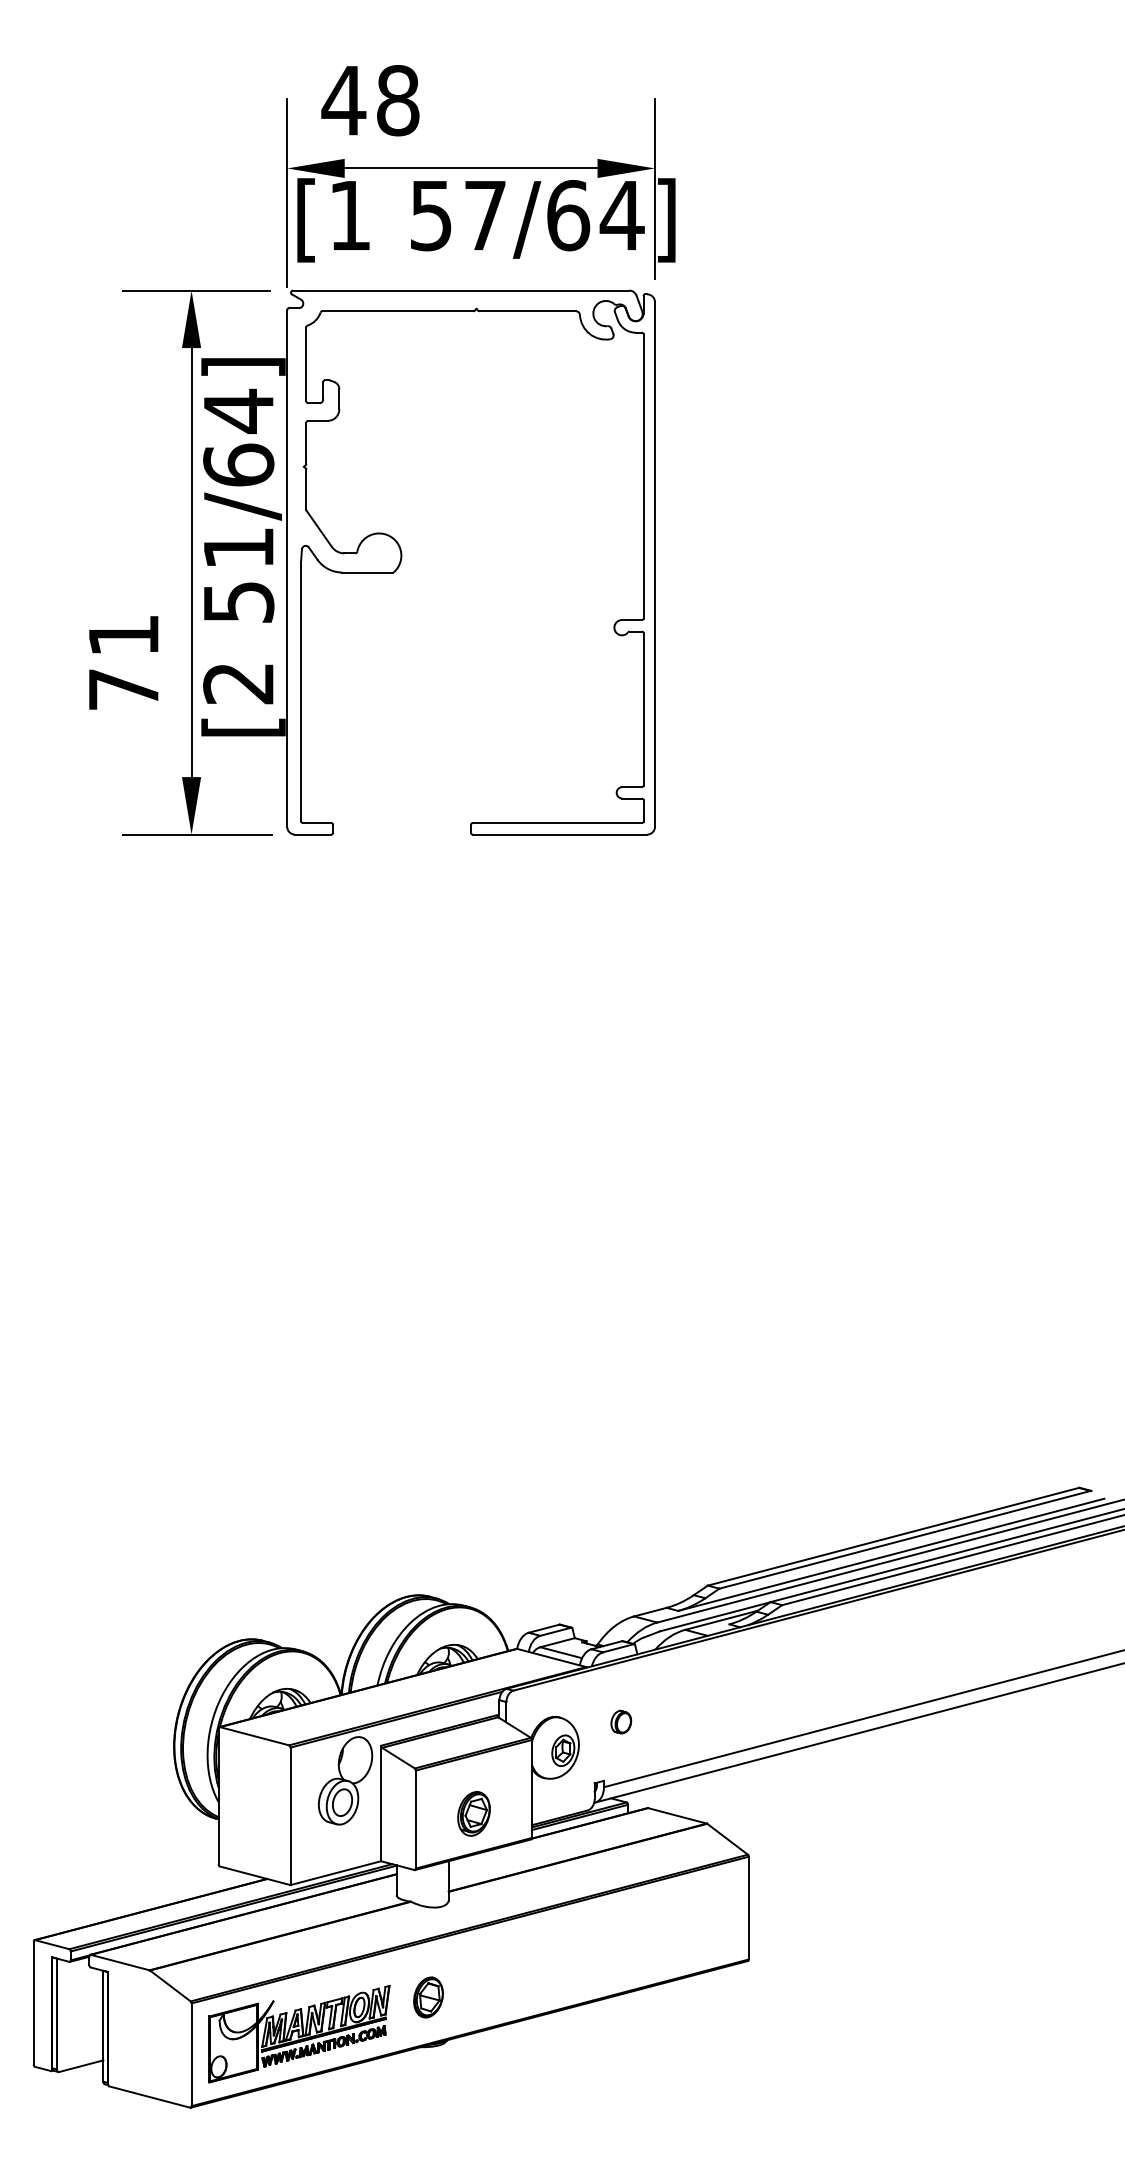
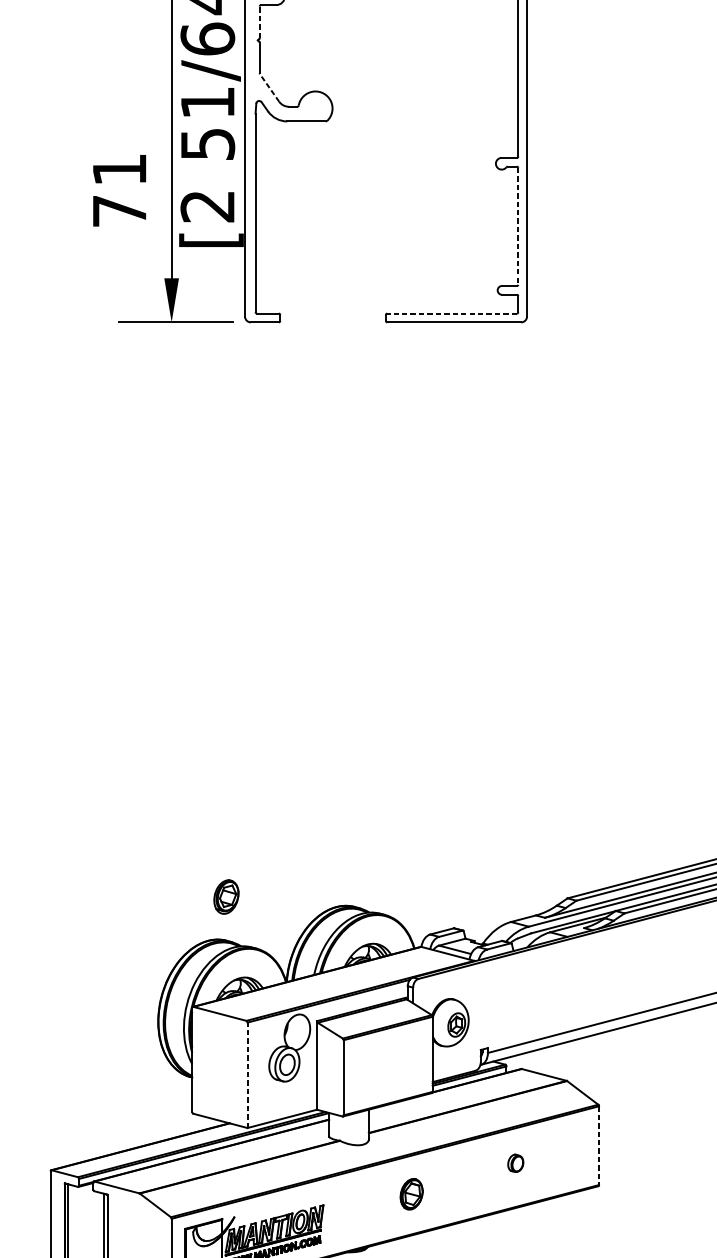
line: (306, 442) -> (259, 21), solid -> dashed
line: (319, 528) -> (269, 87), solid -> dashed
line: (643, 709) -> (518, 226), solid -> dashed
line: (557, 823) -> (452, 313), solid -> dashed
part: (621, 1721) -> (515, 1162), moved
part: (473, 1813) -> (226, 896), moved
line: (290, 1816) -> (247, 1075), solid -> dashed
line: (748, 1908) -> (598, 1145), solid -> dashed
part: (428, 1997) -> (411, 1194), moved

